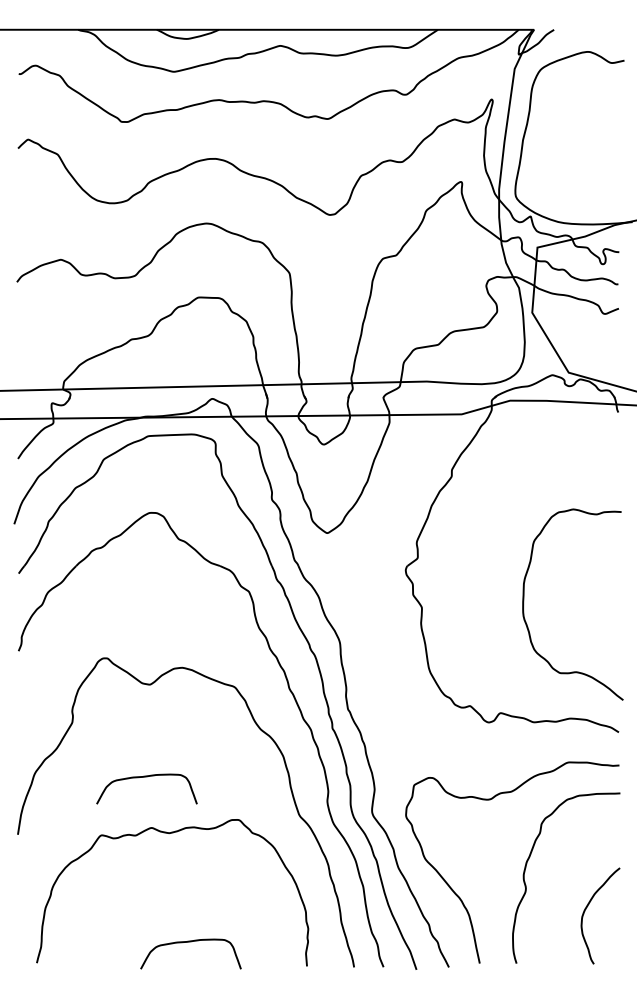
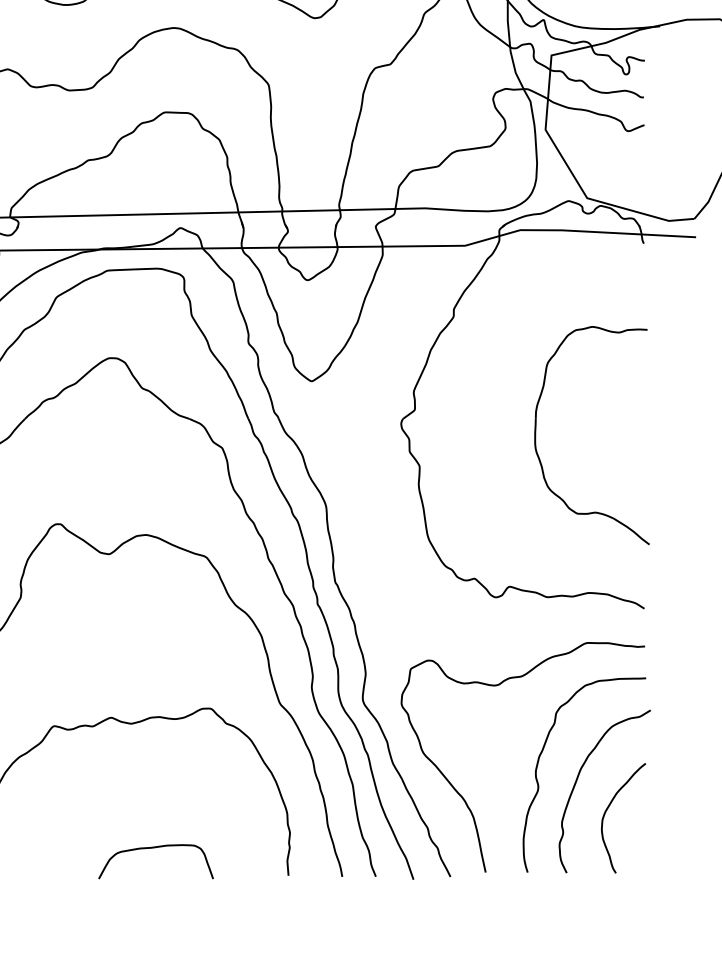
part: (524, 604) -> (536, 435), moved
curve: (146, 777) -> (105, 660), removed
curve: (560, 883) -> (577, 781), added

